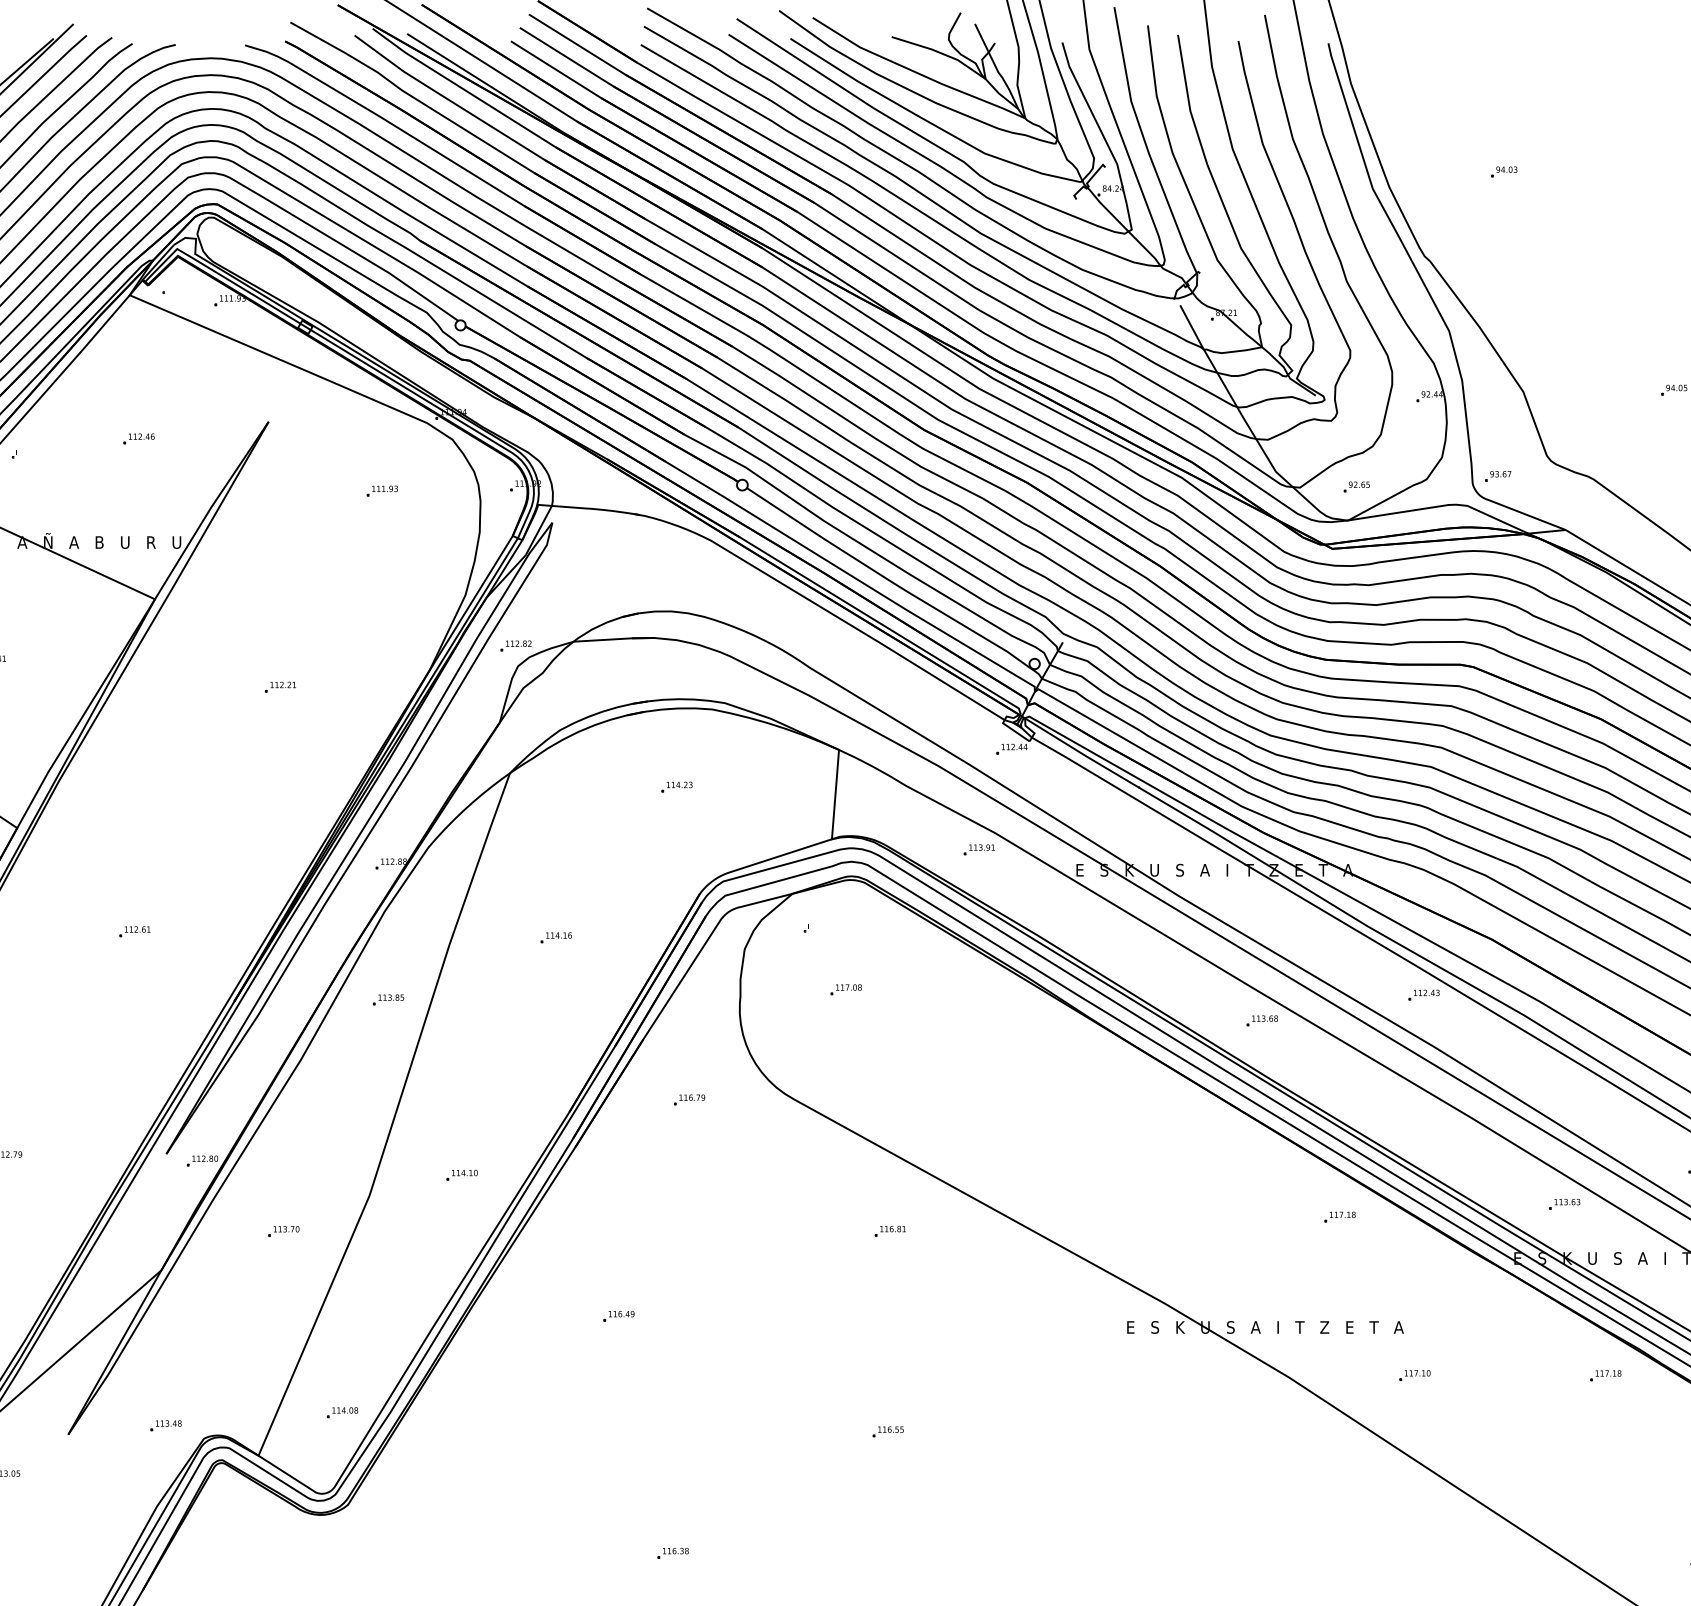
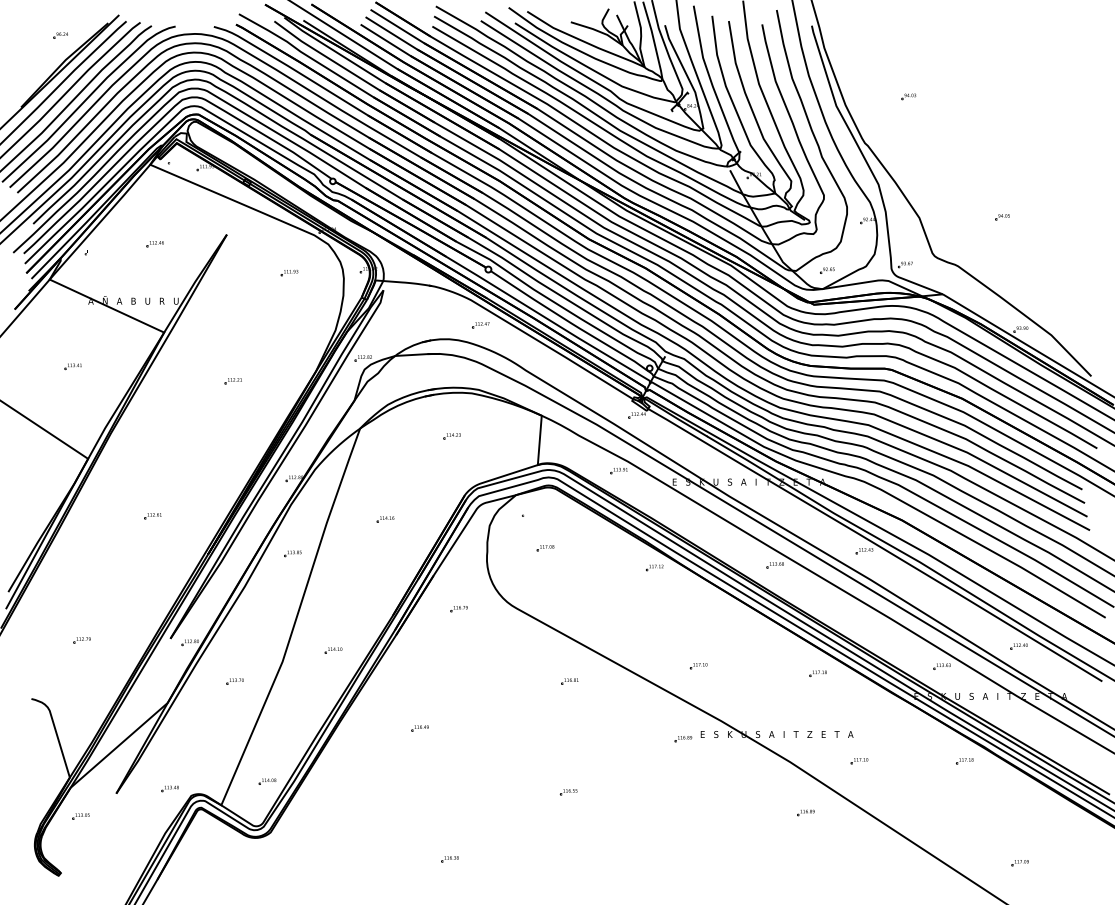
part: (728, 586) -> (480, 325), added
part: (1043, 1024) -> (654, 567), added
part: (1122, 1204) -> (698, 666), added
part: (1095, 1336) -> (683, 739), added
part: (1316, 1468) -> (805, 812), added

